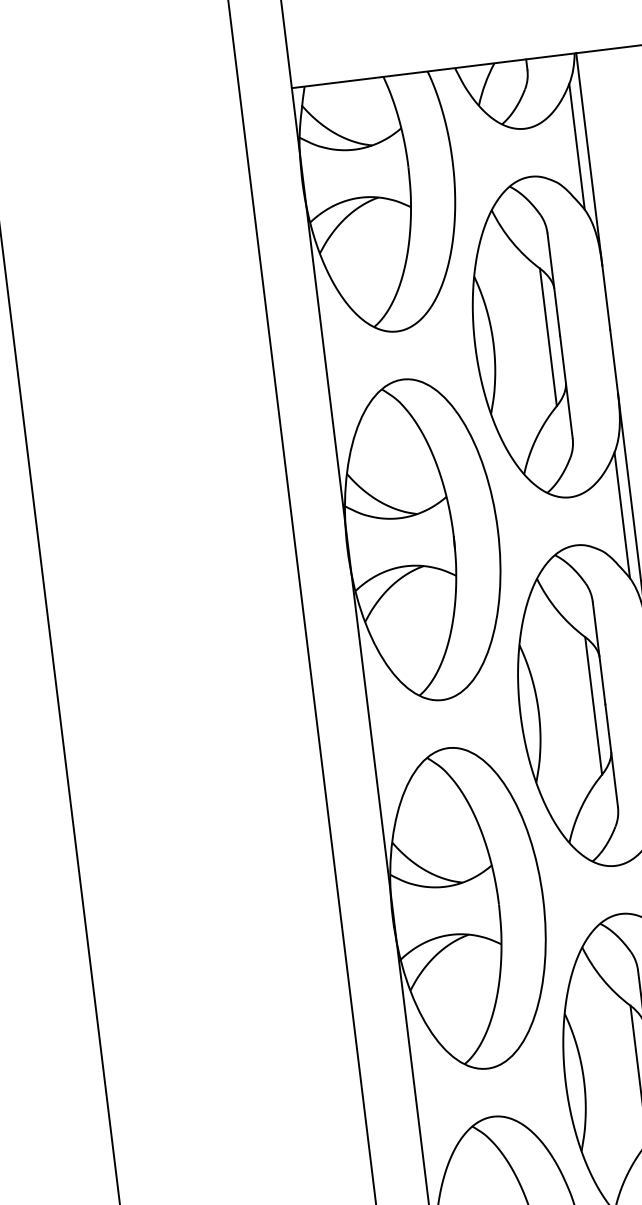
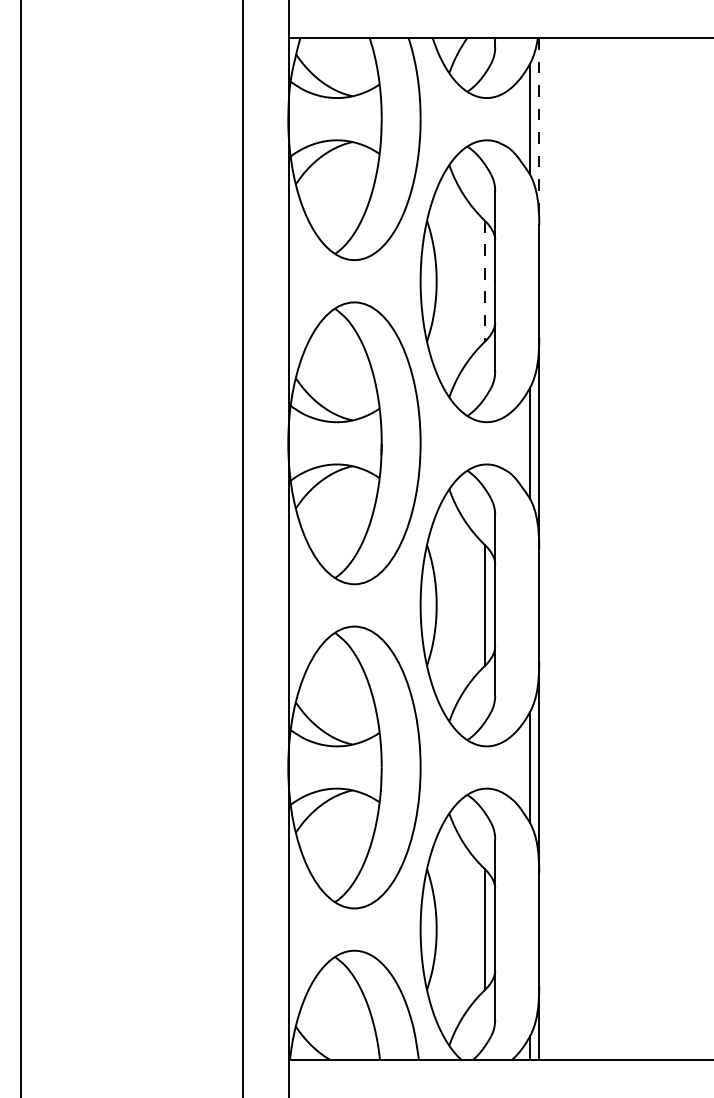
line: (589, 160) -> (539, 132), solid -> dashed
line: (547, 337) -> (484, 281), solid -> dashed

